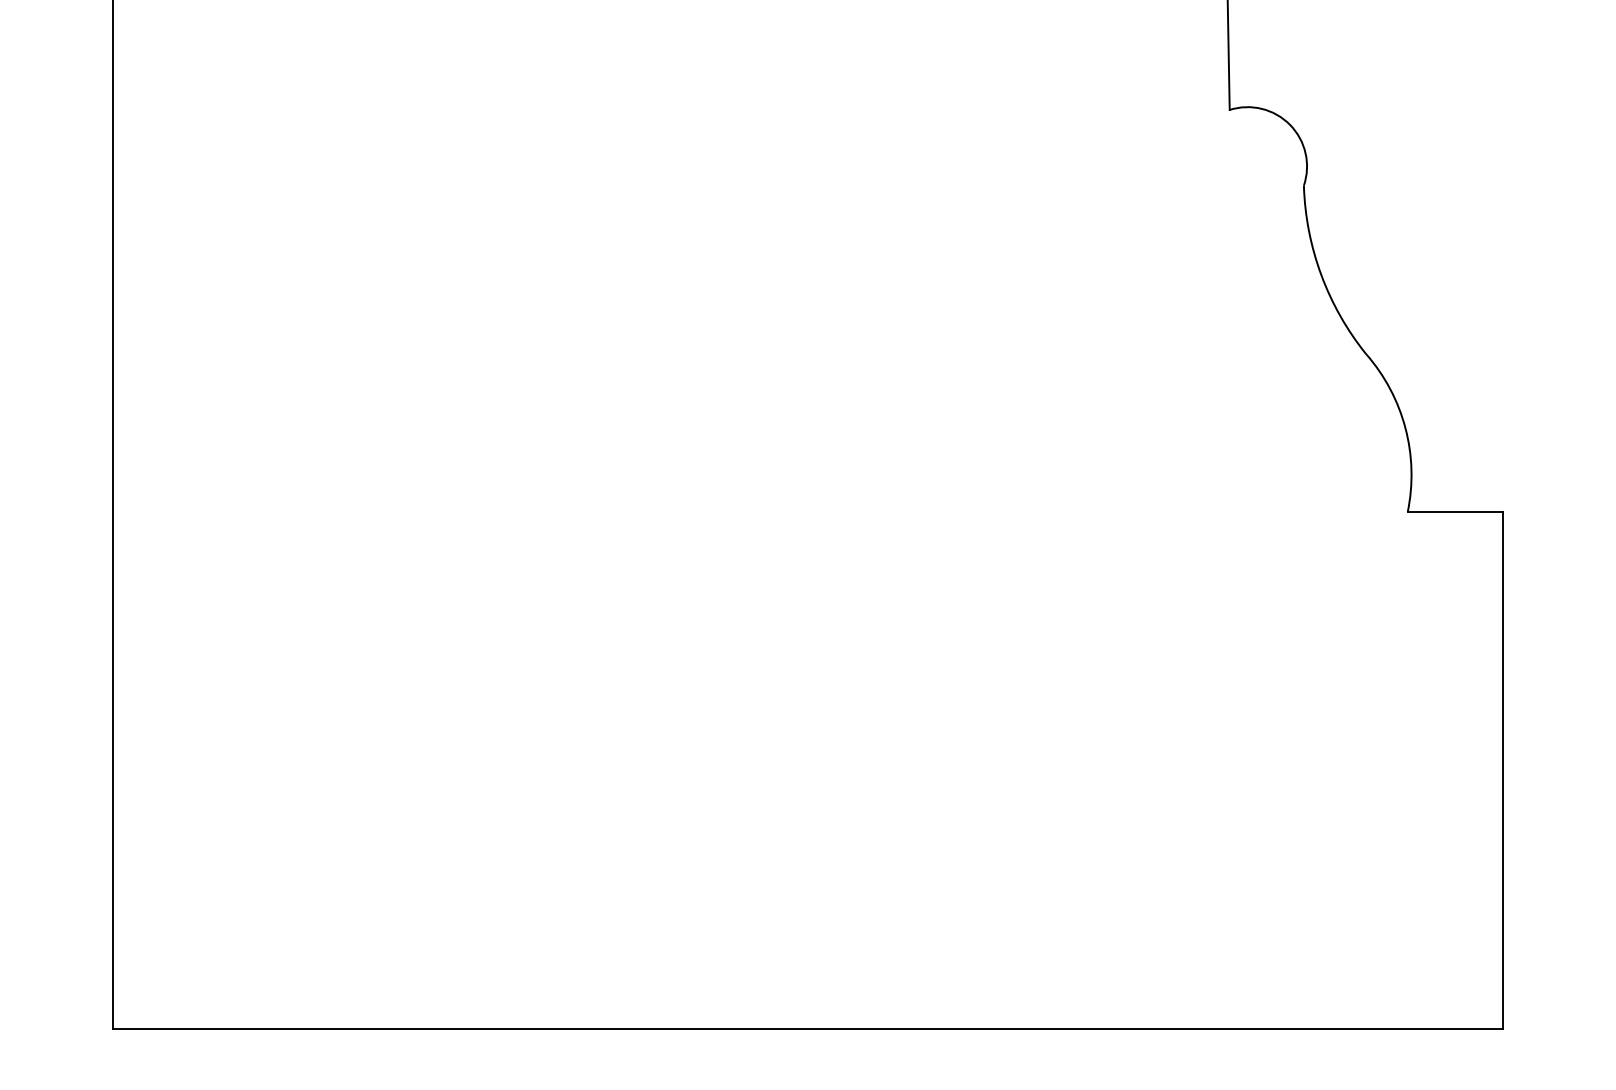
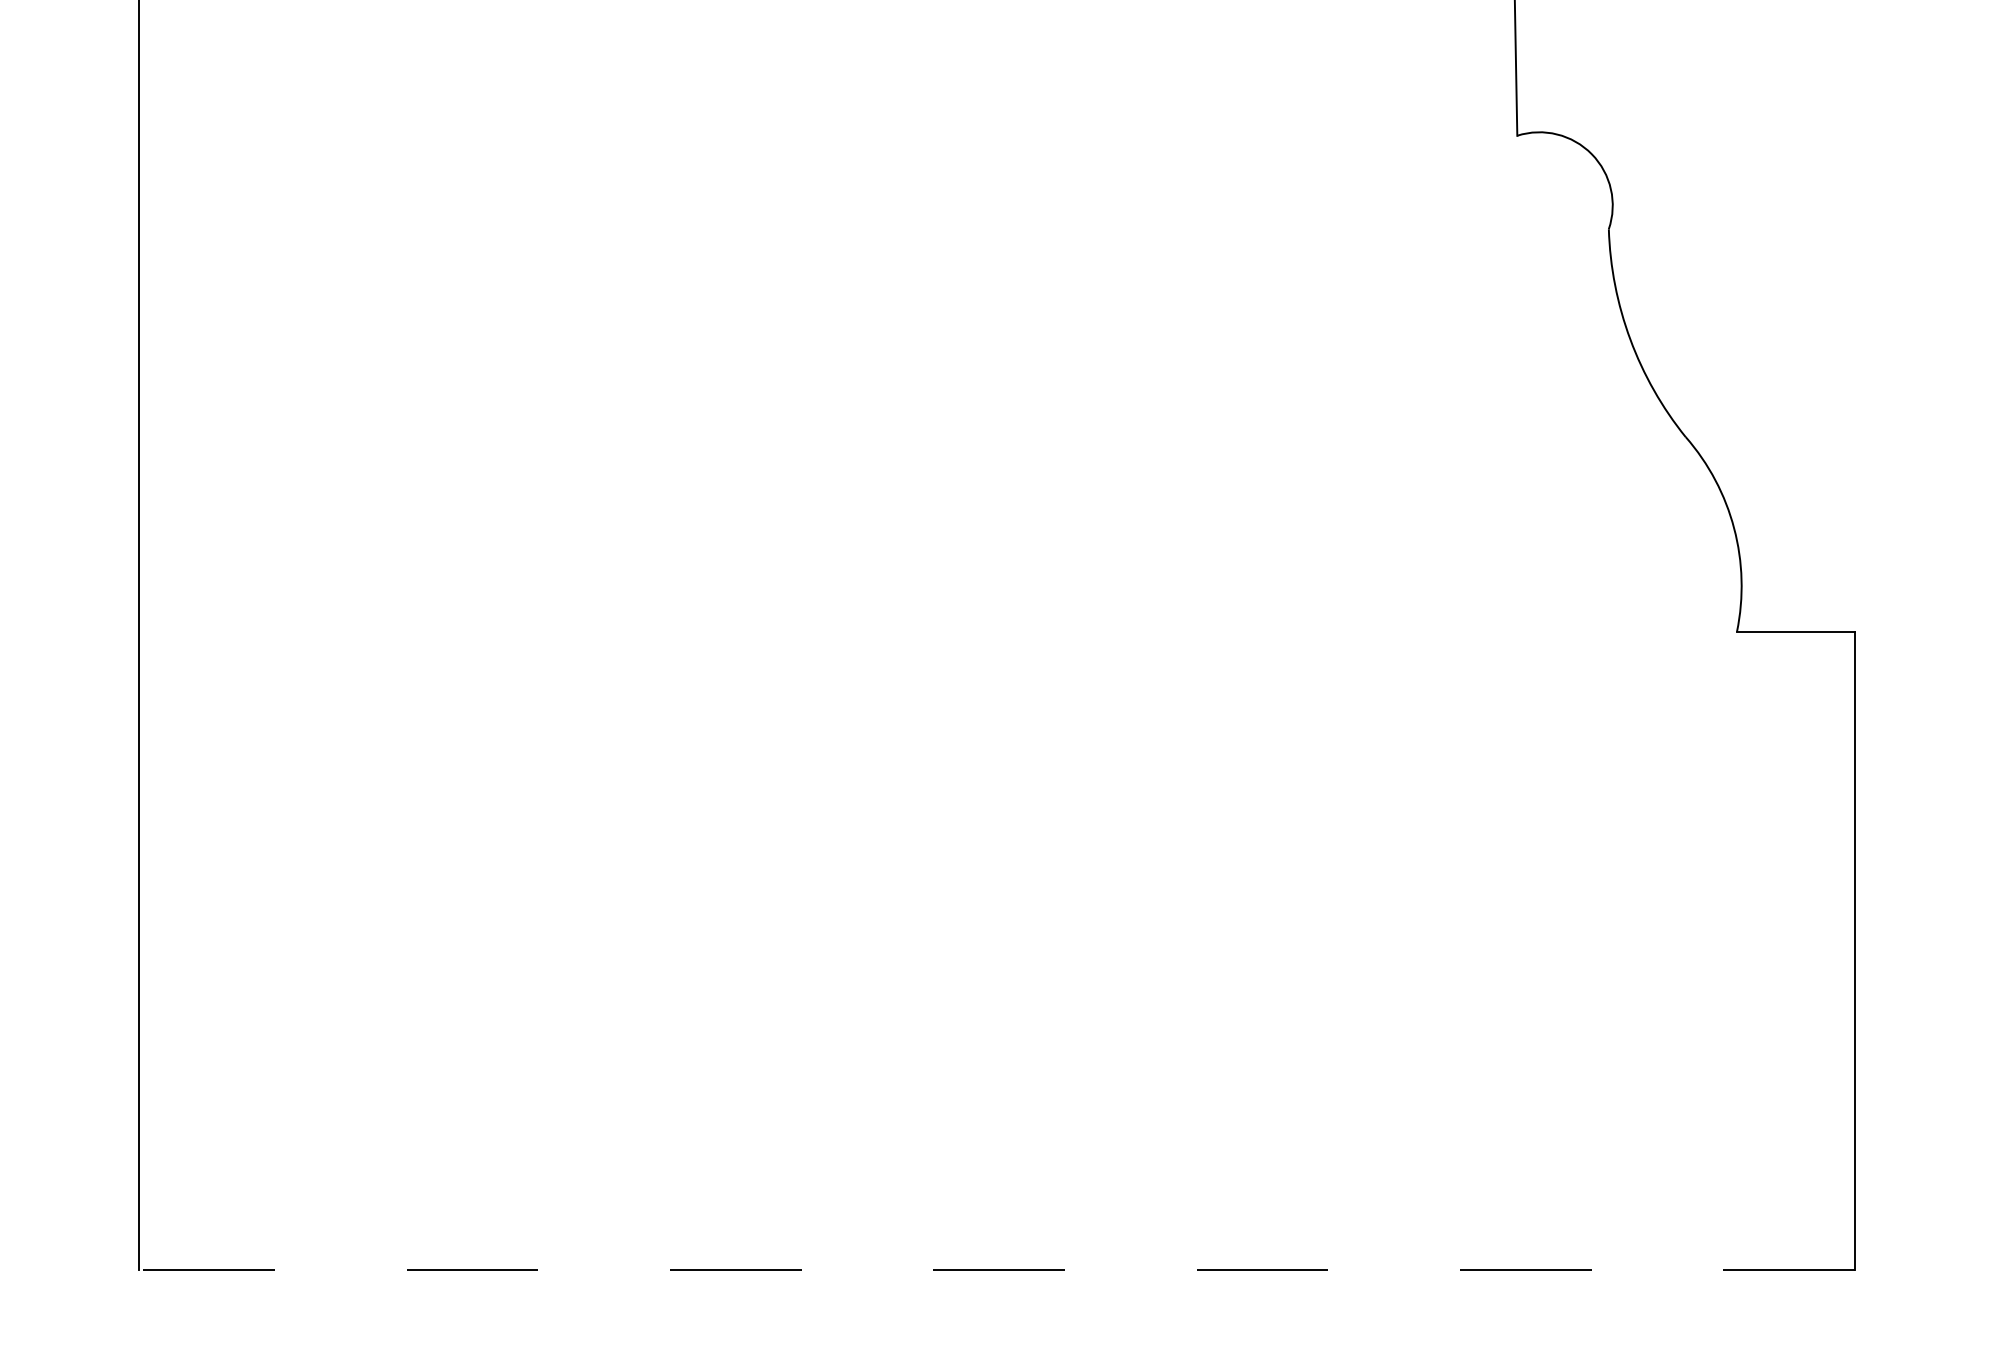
line: (808, 1028) -> (997, 1269), solid -> dashed

